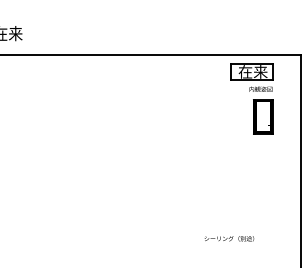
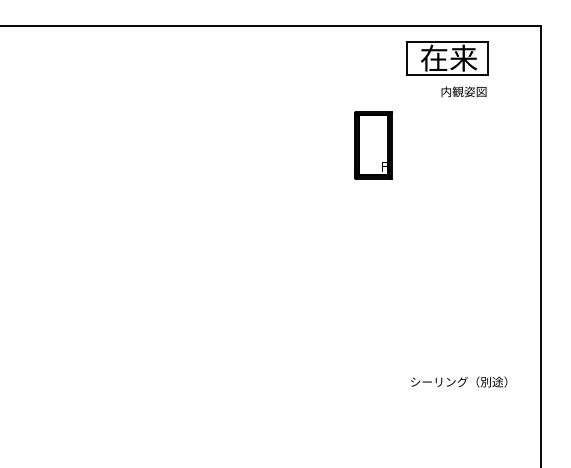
part: (263, 116) -> (373, 144), moved
text: (229, 238) -> (459, 381), moved

